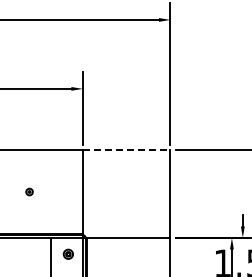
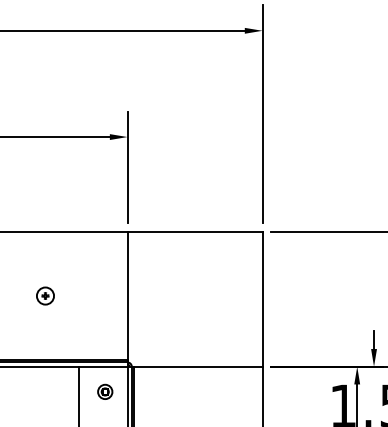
line: (126, 150) -> (194, 231), dashed -> solid
part: (29, 191) -> (45, 295), size x1.67

